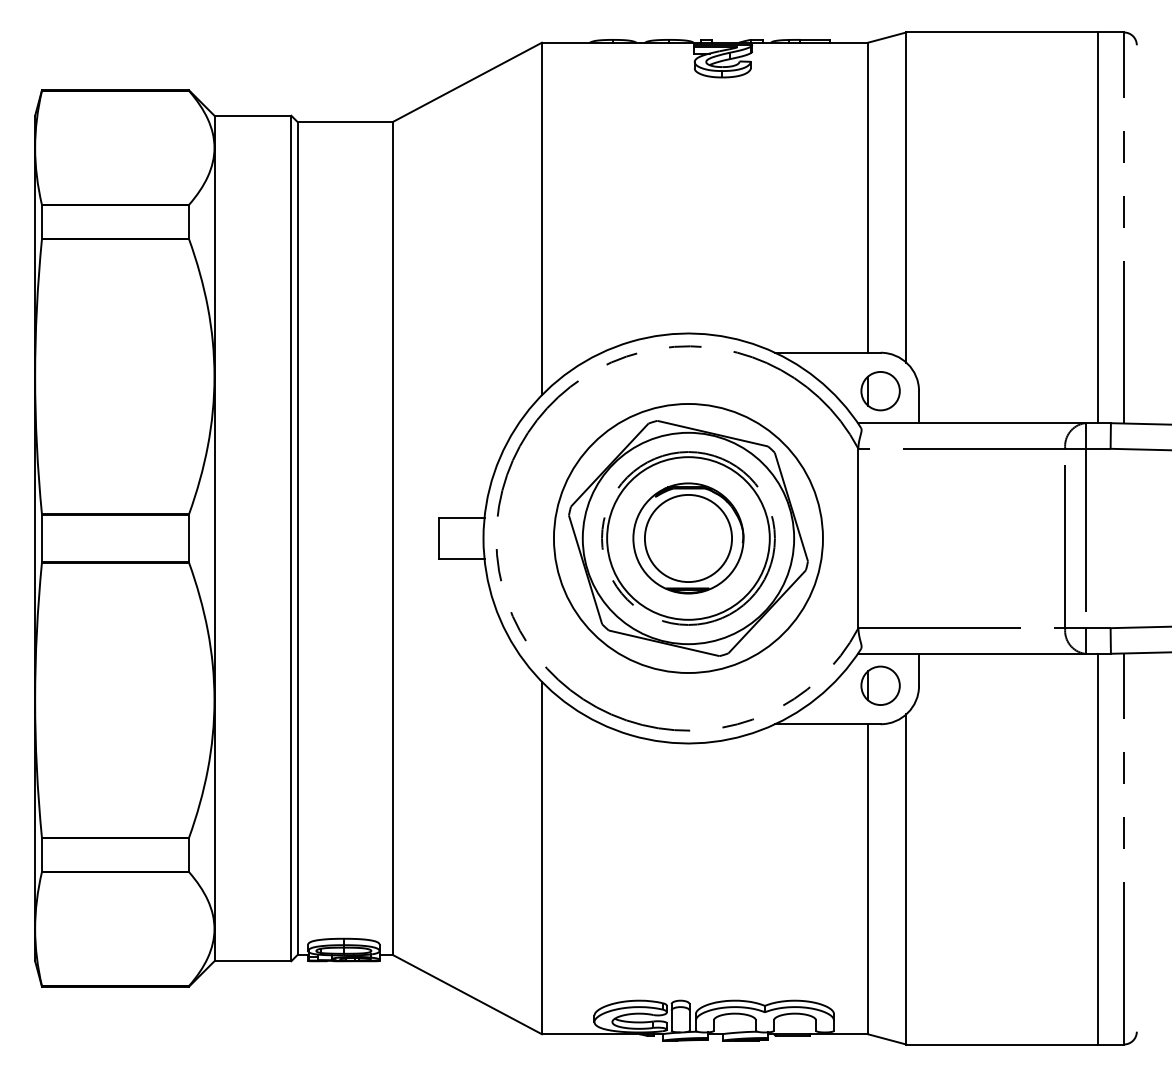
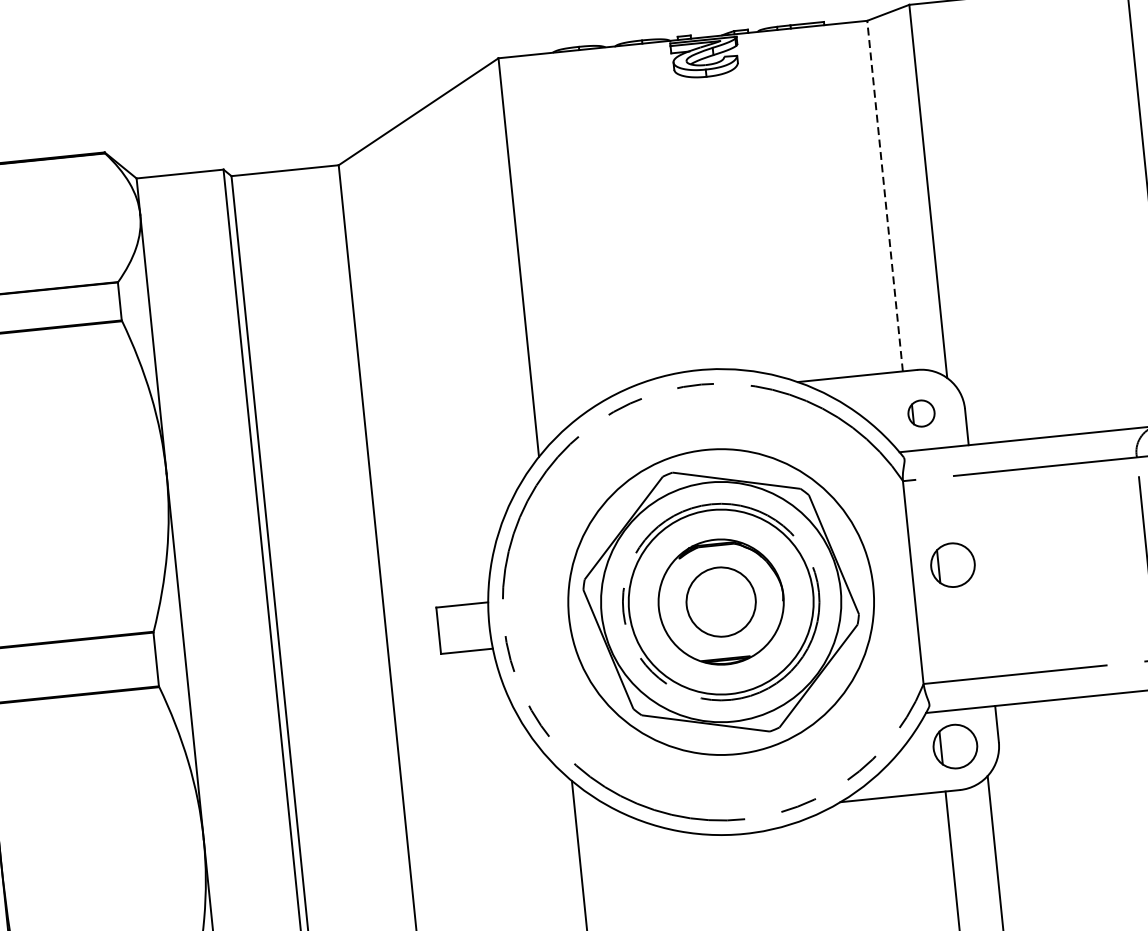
line: (868, 197) -> (885, 195), solid -> dashed
part: (880, 391) -> (921, 413), size x0.6
part: (894, 526) -> (952, 564), added
circle: (688, 538) -> (721, 602), size x0.7

